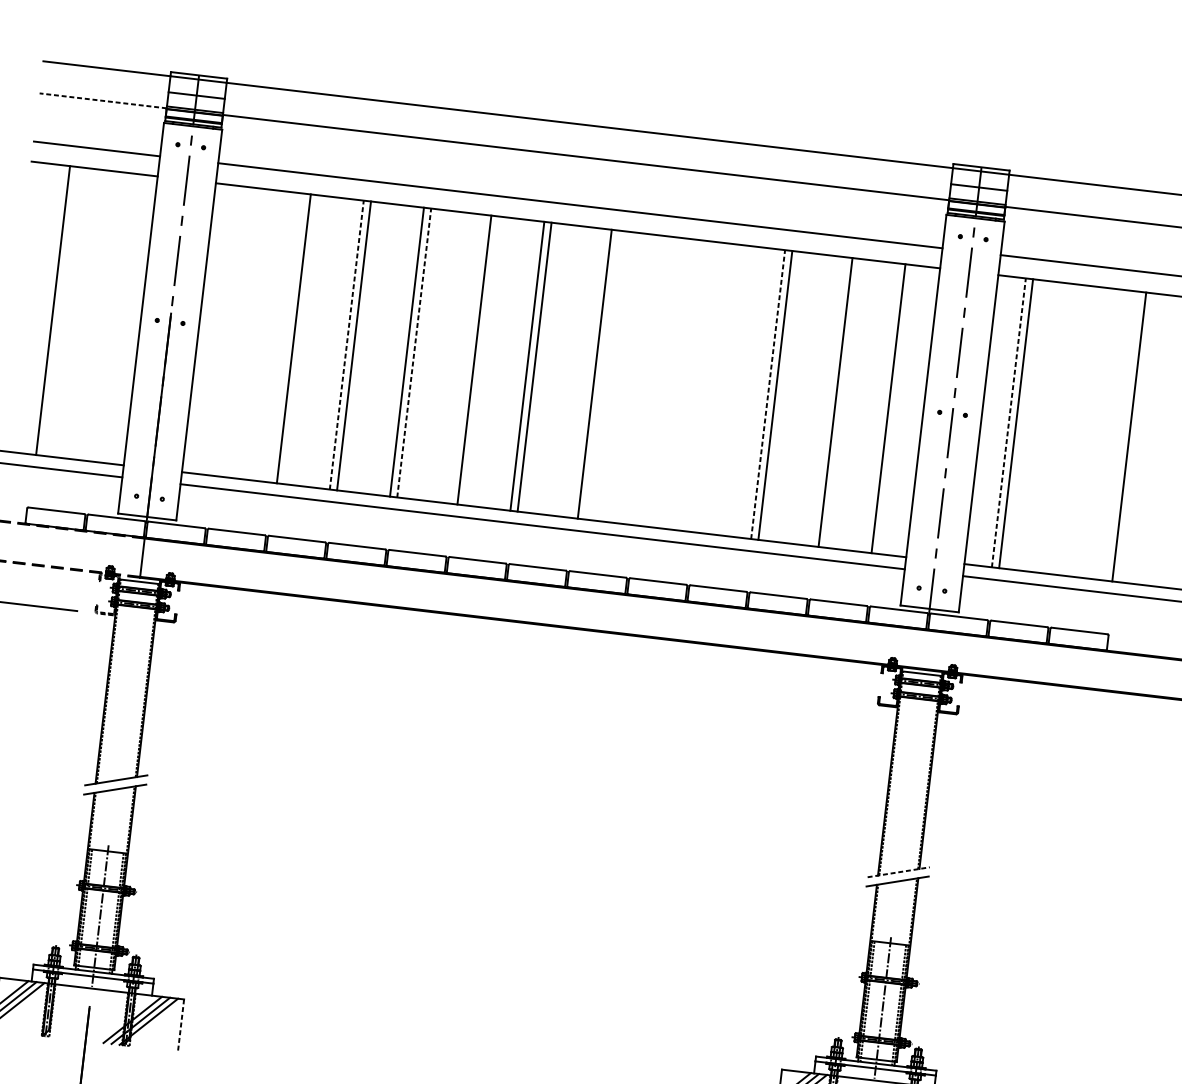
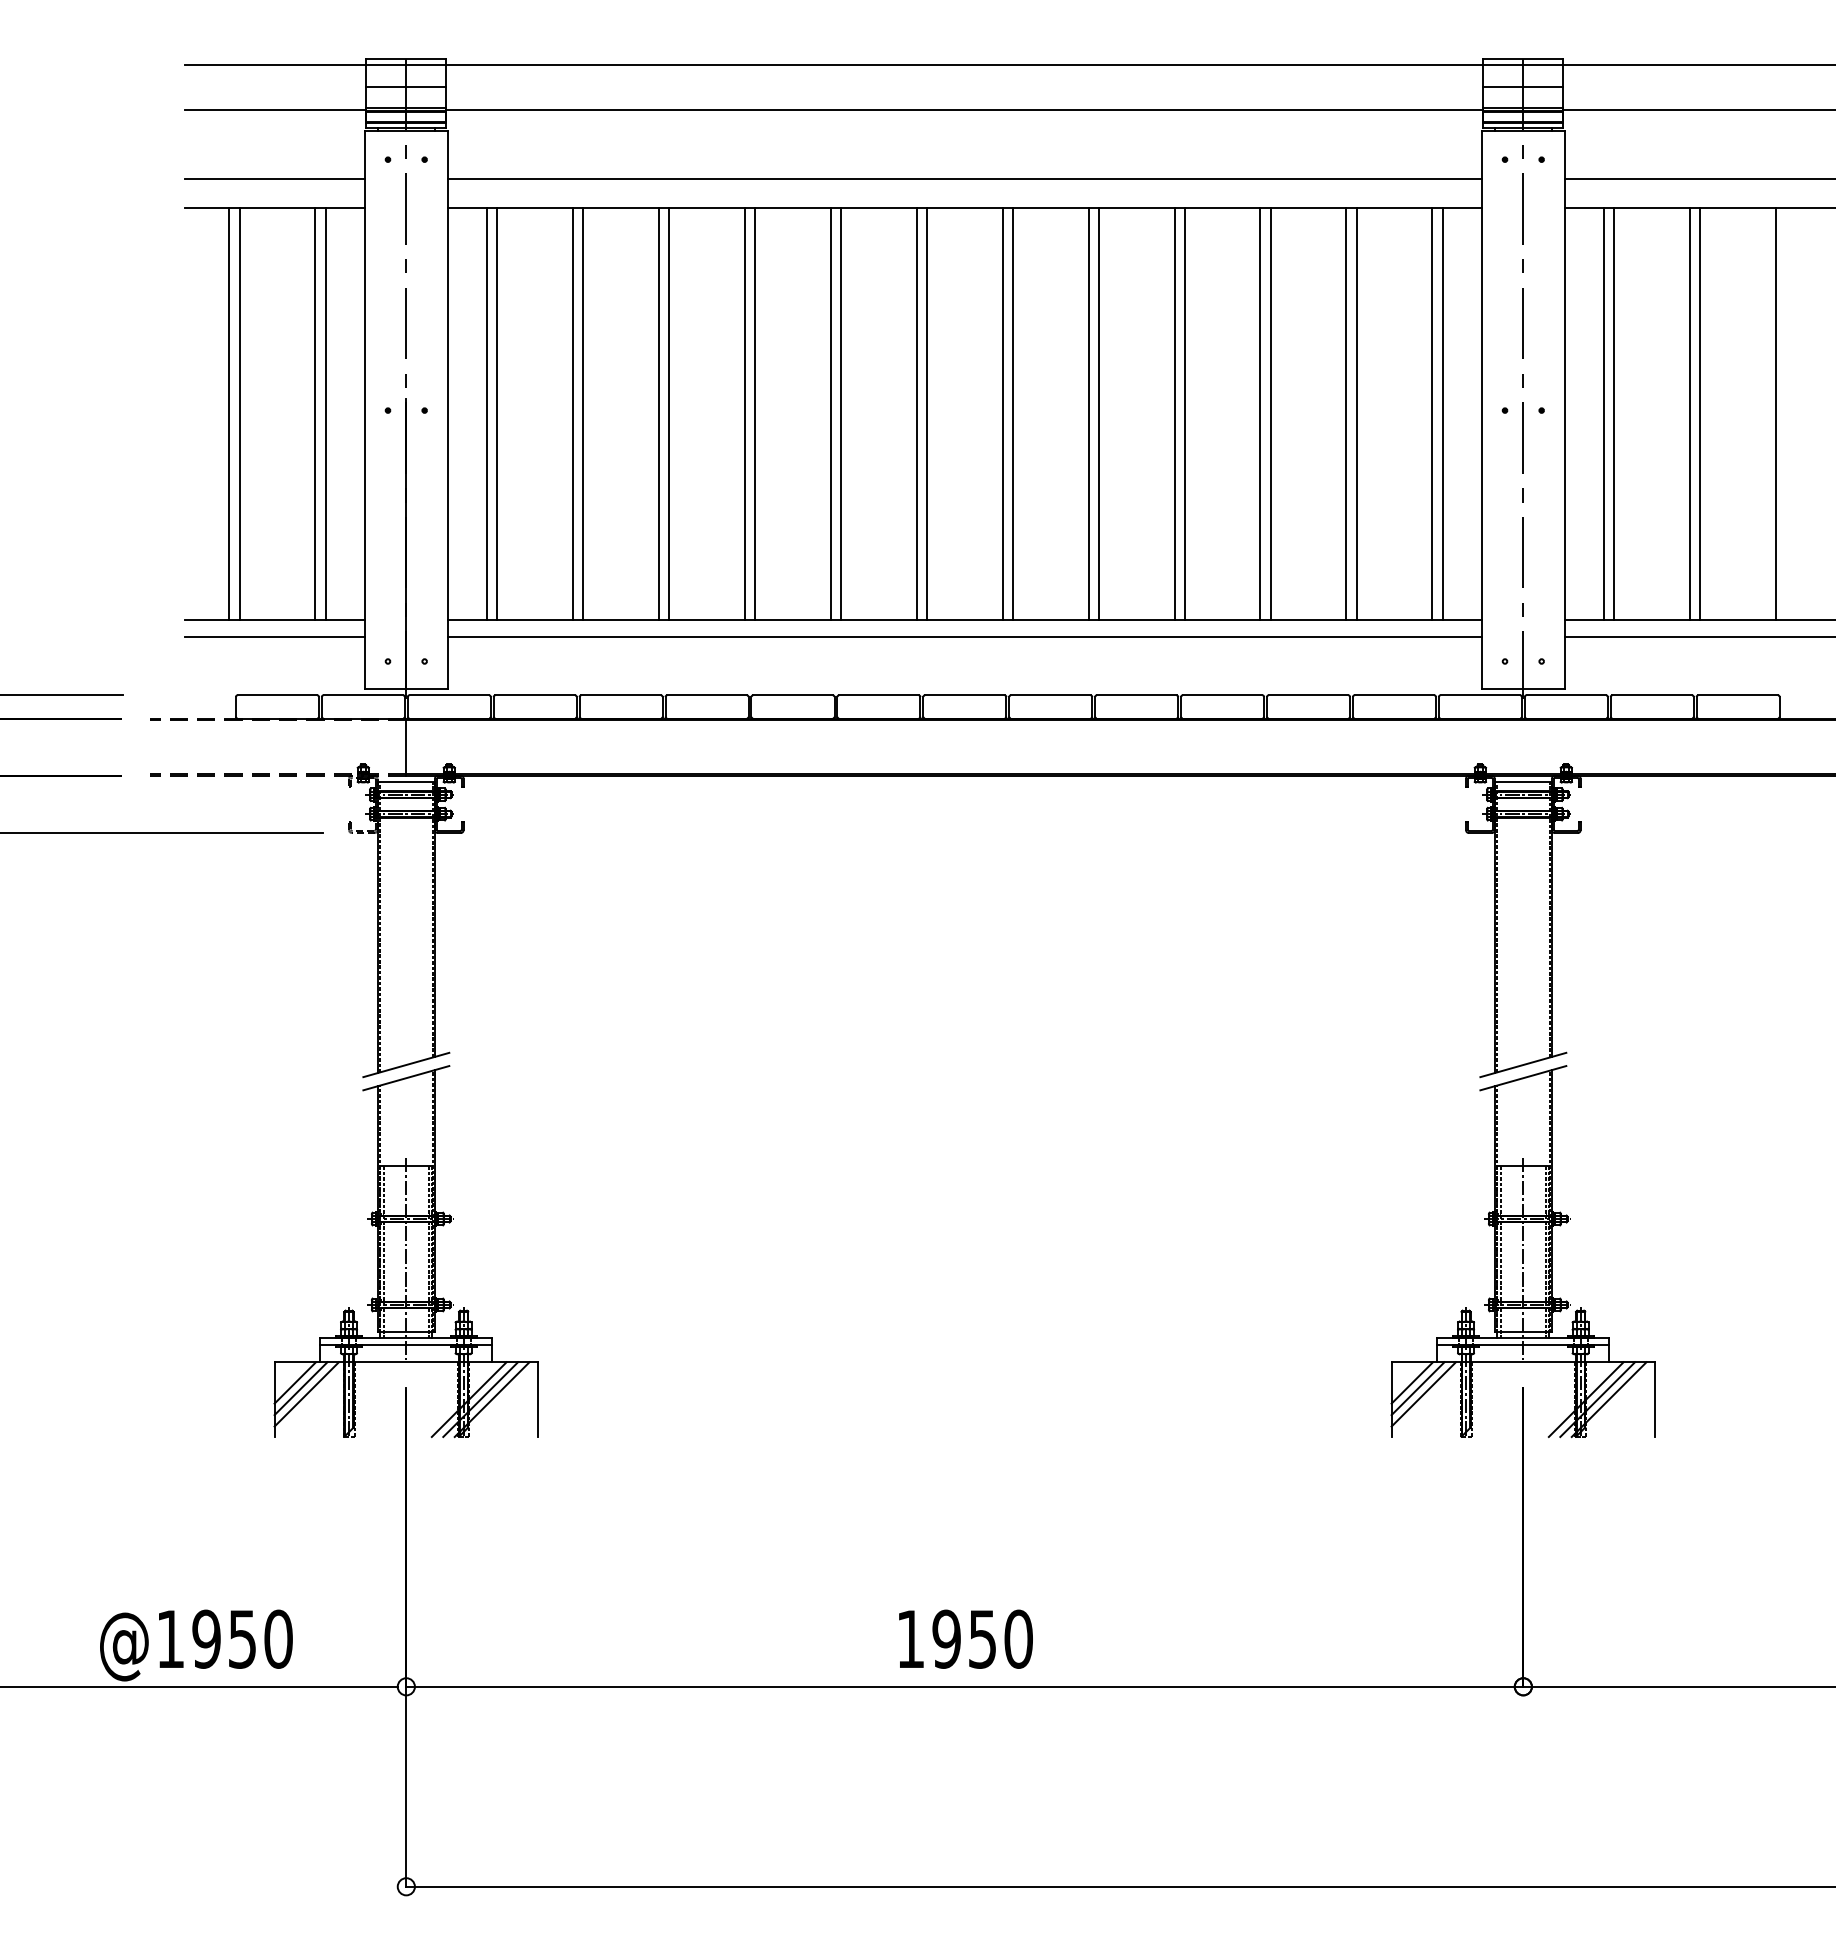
line: (103, 100) -> (275, 110), dashed -> solid
line: (46, 309) -> (229, 413), added
line: (106, 316) -> (315, 413), added
line: (113, 317) -> (325, 413), added
line: (226, 330) -> (487, 413), added
line: (233, 331) -> (497, 413), added
line: (286, 337) -> (573, 413), added
line: (346, 344) -> (658, 413), dashed -> solid
line: (414, 352) -> (755, 413), dashed -> solid
line: (467, 358) -> (830, 413), added
line: (587, 373) -> (1002, 413), added
line: (647, 380) -> (1088, 413), added
line: (654, 380) -> (1098, 413), added
line: (707, 387) -> (1174, 413), added
line: (714, 388) -> (1184, 413), added
line: (768, 394) -> (1260, 413), dashed -> solid
line: (828, 401) -> (1346, 413), added
line: (895, 409) -> (1442, 413), added
line: (1009, 422) -> (1604, 413), dashed -> solid
line: (1069, 429) -> (1690, 413), added
line: (1076, 430) -> (1700, 413), added
line: (898, 872) -> (1523, 1065), dashed -> solid
line: (181, 1026) -> (538, 1400), dashed -> solid

